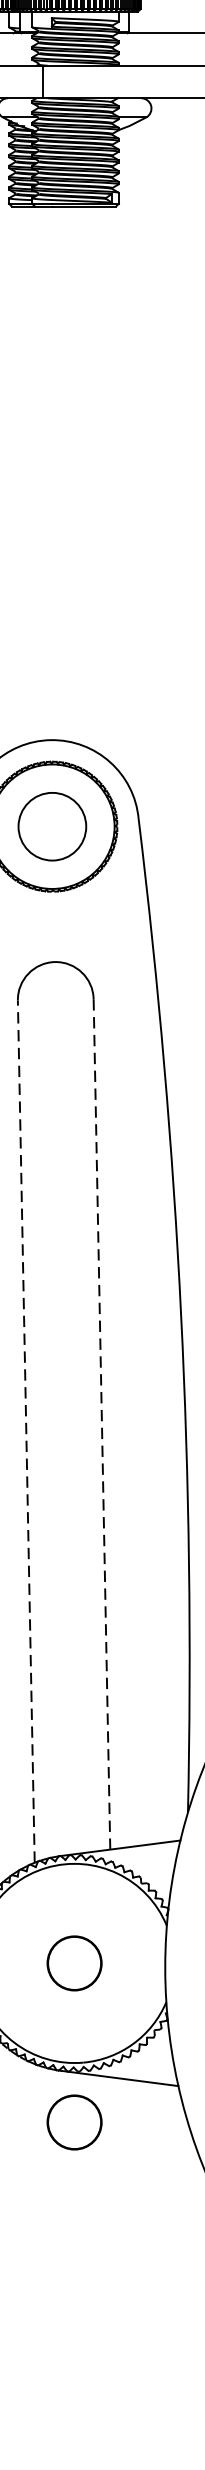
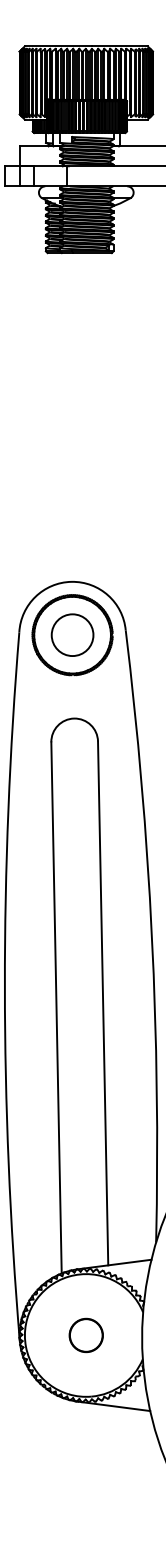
line: (102, 1424) -> (103, 1003), dashed -> solid
line: (26, 1431) -> (56, 1007), dashed -> solid
part: (73, 2122) -> (85, 1433), removed

